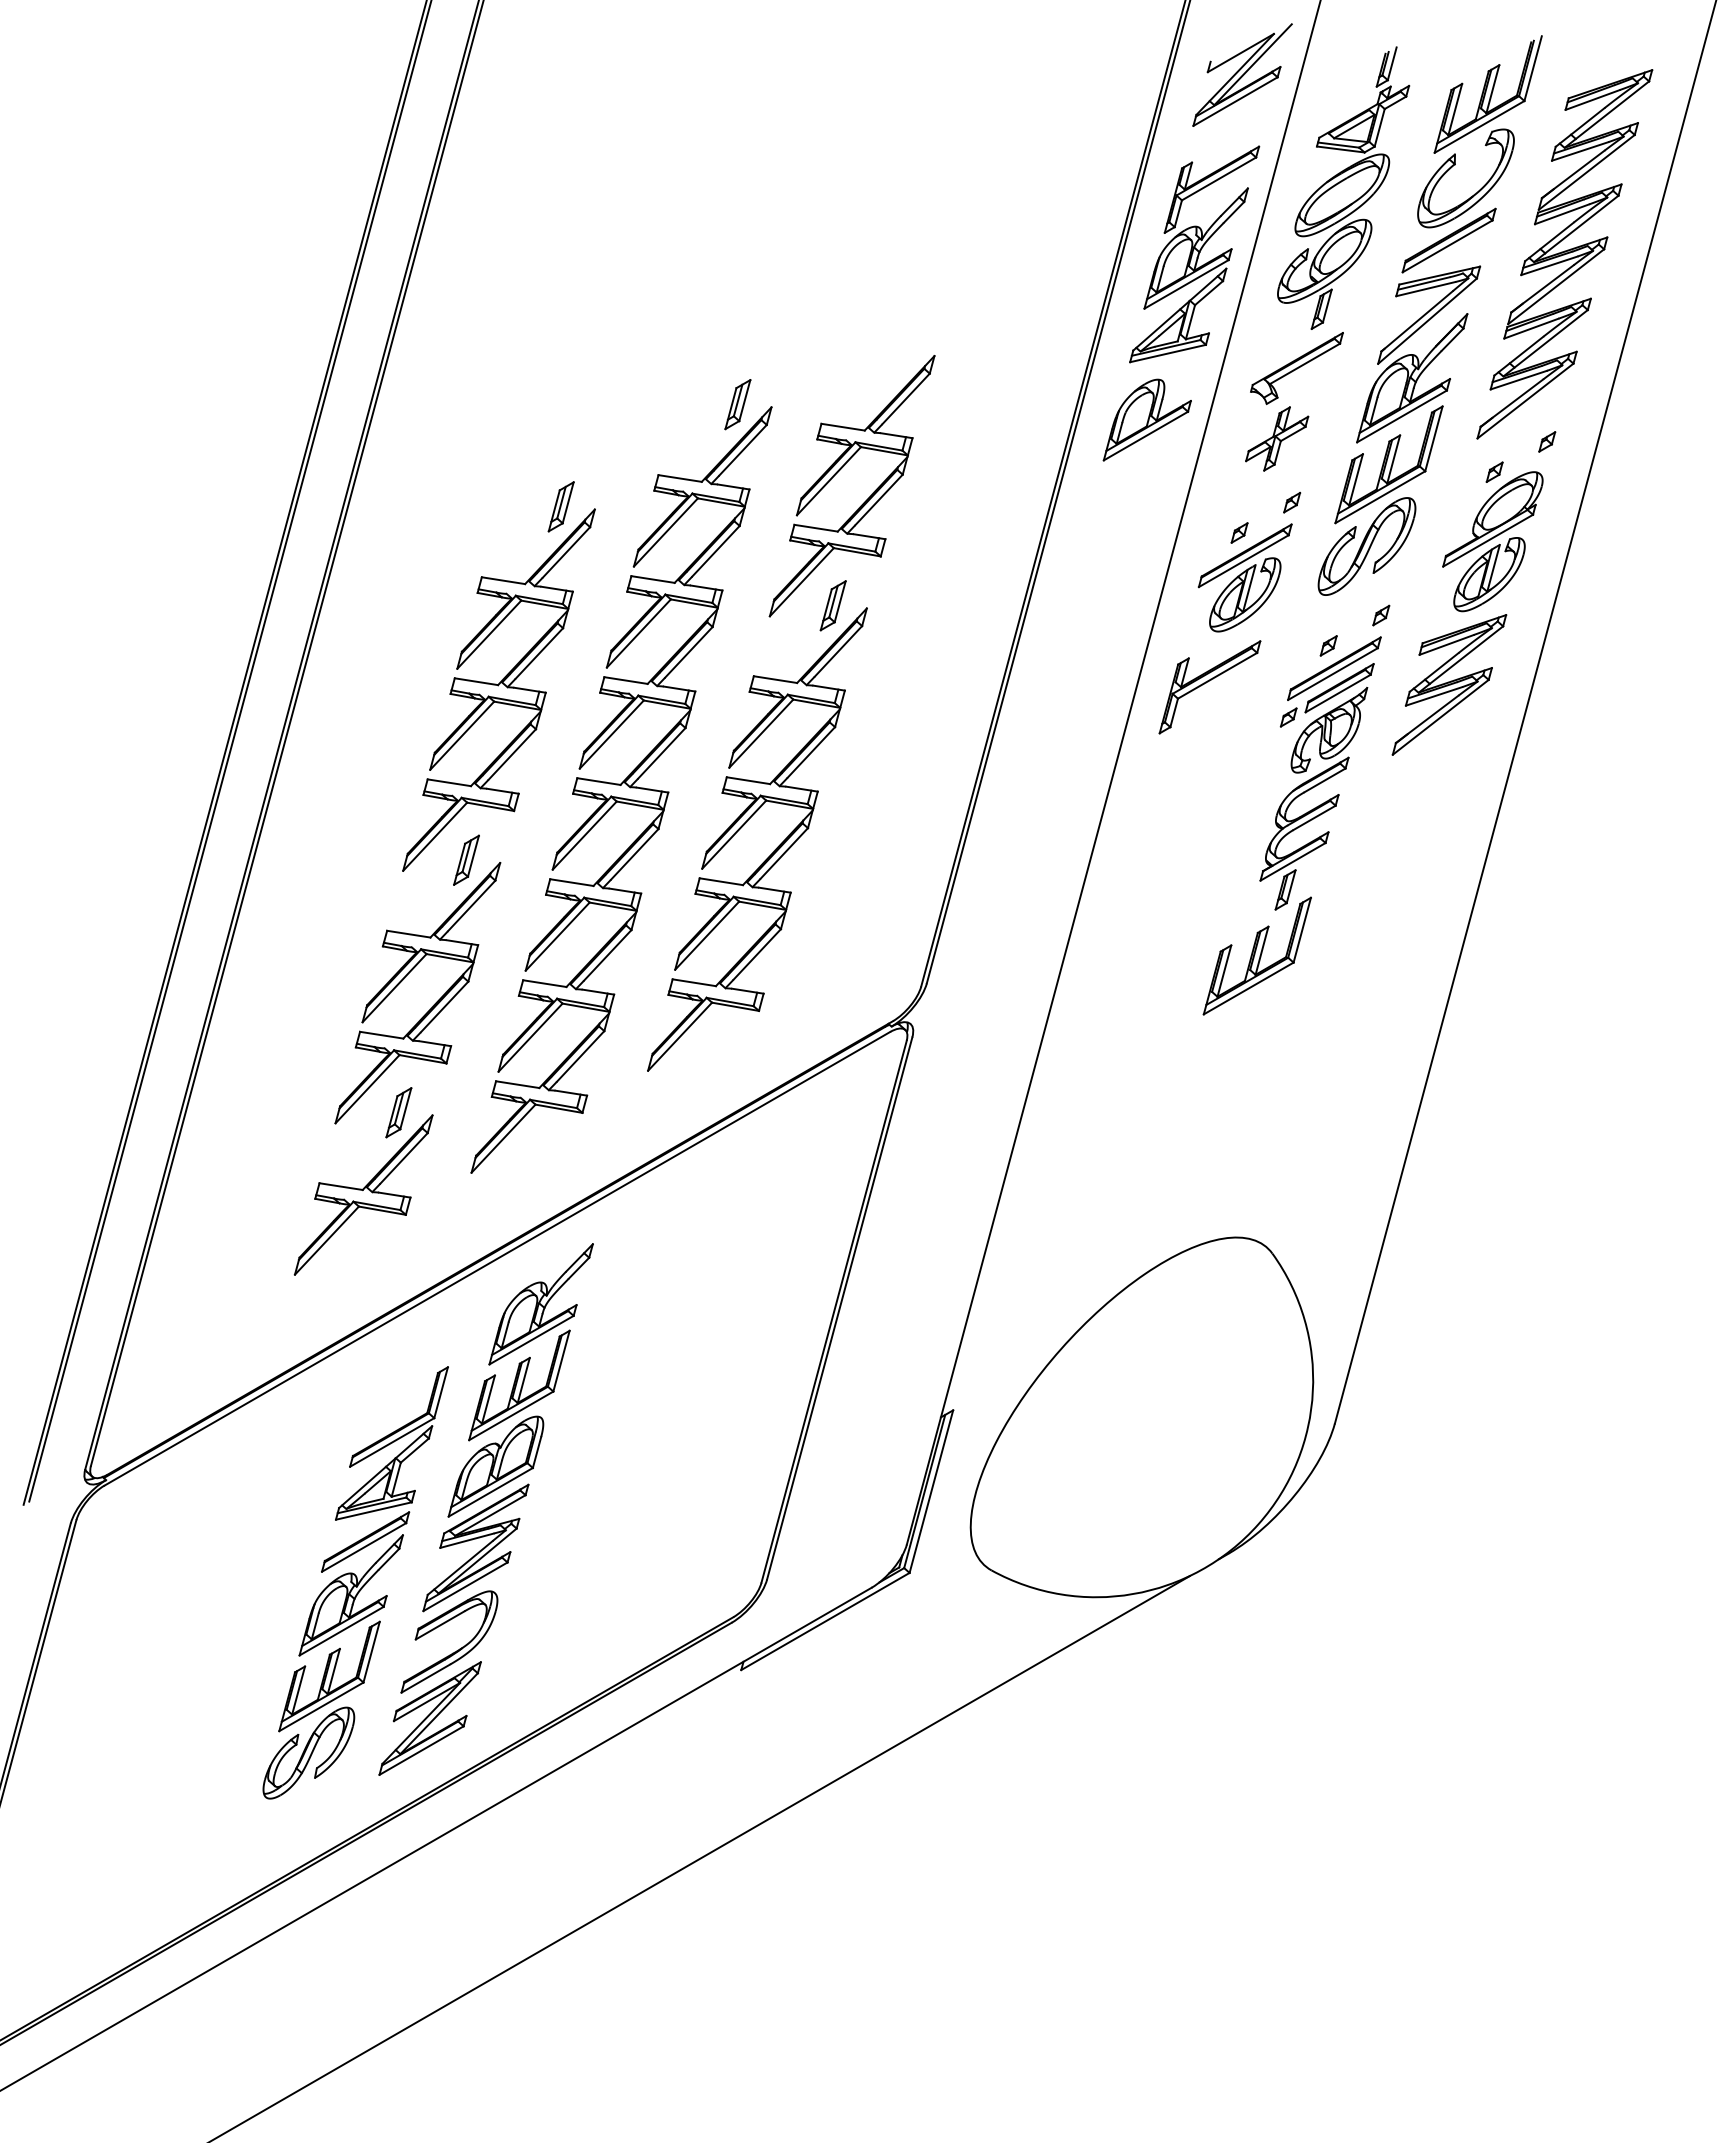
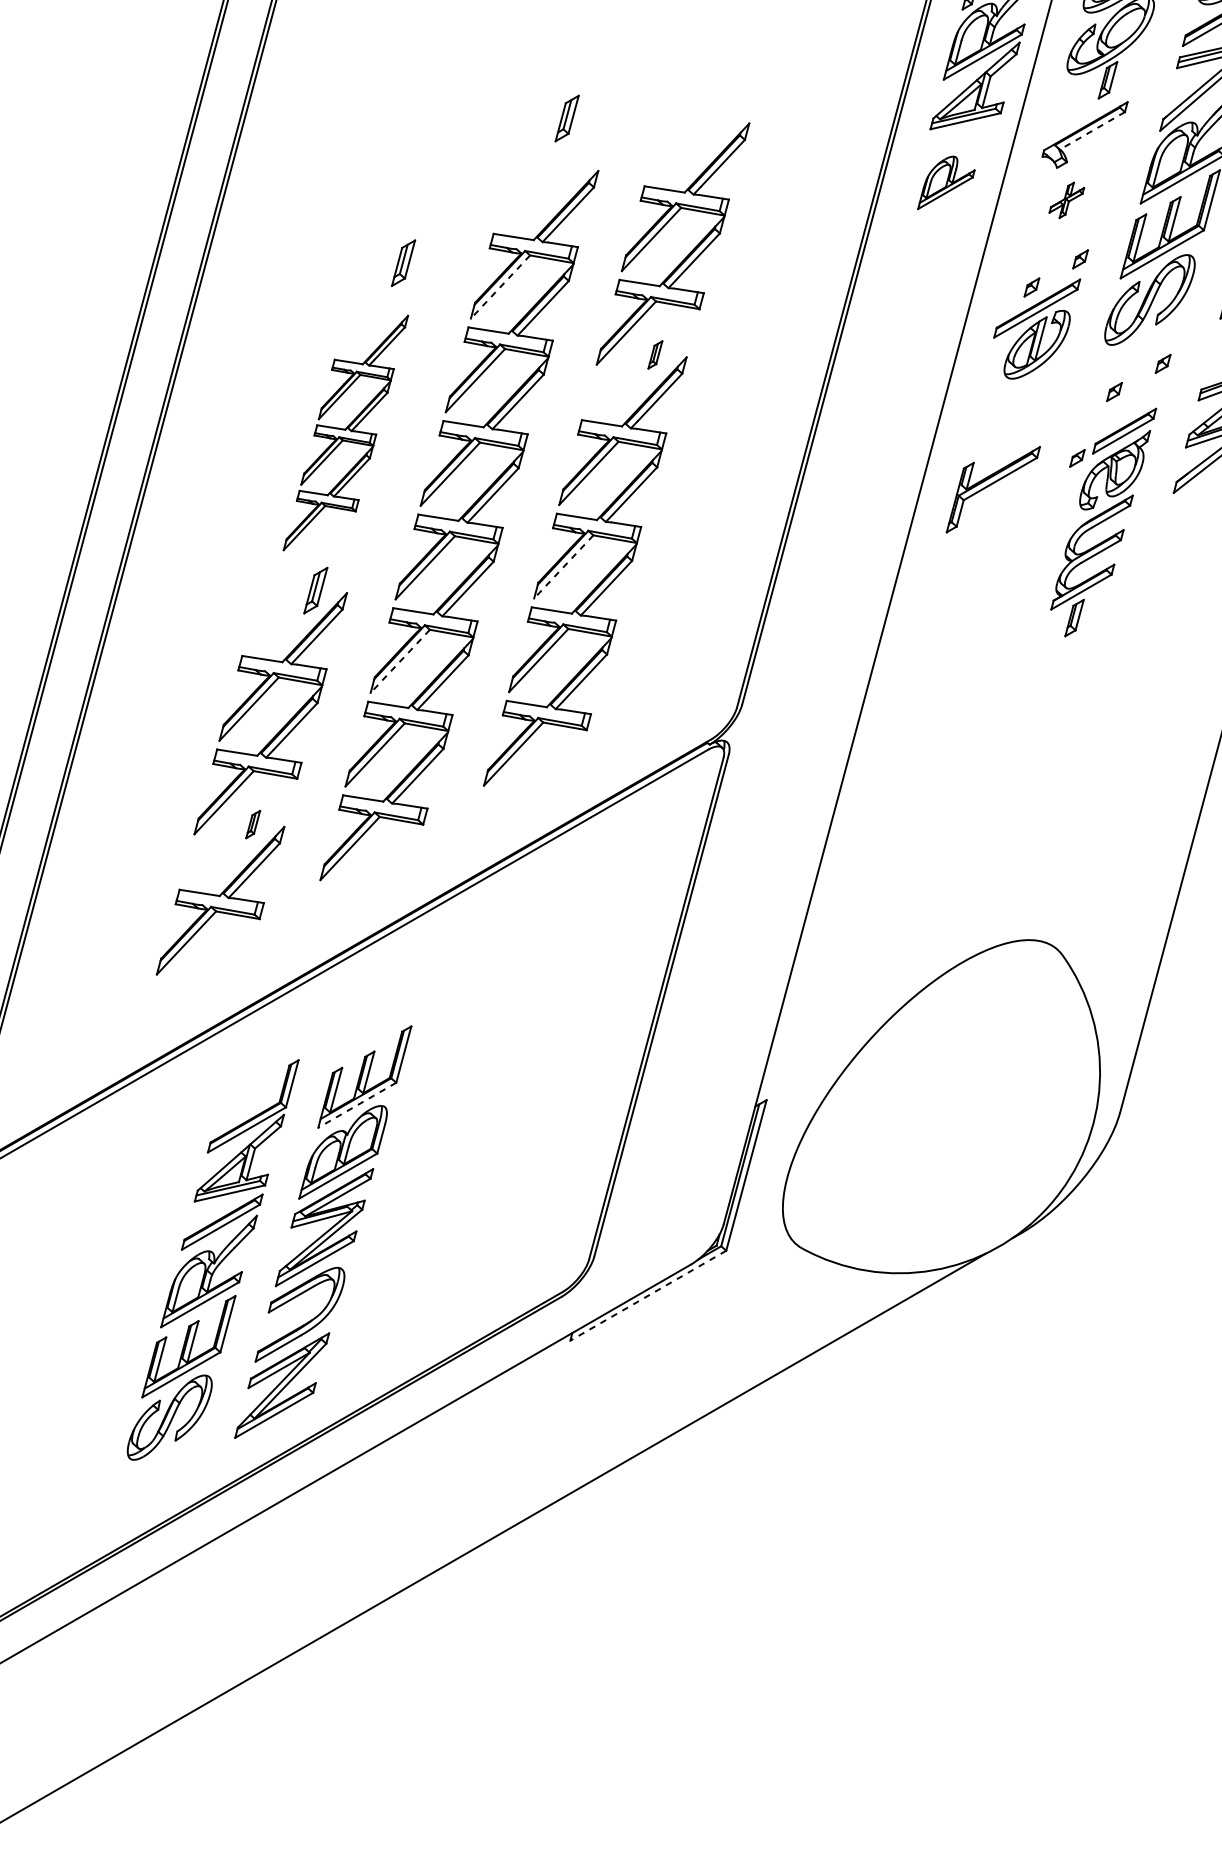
line: (1304, 363) -> (1092, 130), solid -> dashed
part: (737, 404) -> (566, 118), moved
part: (1146, 419) -> (945, 182), size x0.7
part: (1277, 438) -> (1067, 199), size x0.6
line: (665, 532) -> (500, 287), solid -> dashed
part: (832, 605) -> (654, 354), size x0.6
part: (1334, 668) -> (1119, 412), removed
part: (1209, 687) -> (992, 489), moved
part: (498, 689) -> (345, 432), size x0.7
line: (734, 834) -> (564, 566), solid -> dashed
line: (557, 936) -> (400, 661), solid -> dashed
part: (1256, 955) -> (1047, 678), removed
part: (398, 1112) -> (252, 824), size x0.6
part: (540, 1304) -> (384, 1002), removed
line: (511, 1415) -> (357, 1104), solid -> dashed
line: (825, 1621) -> (648, 1295), solid -> dashed

